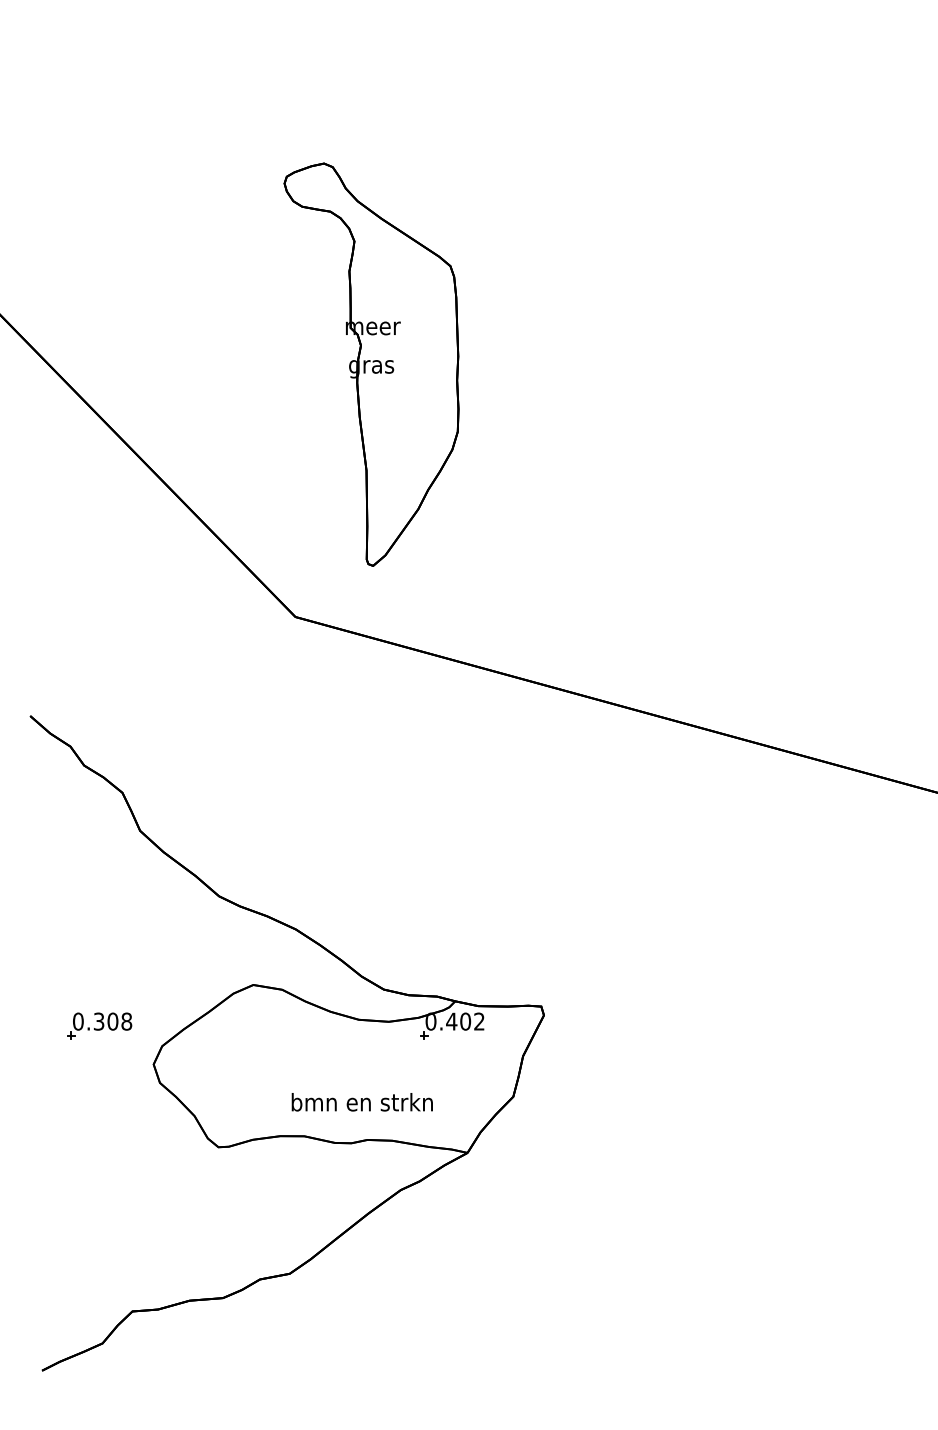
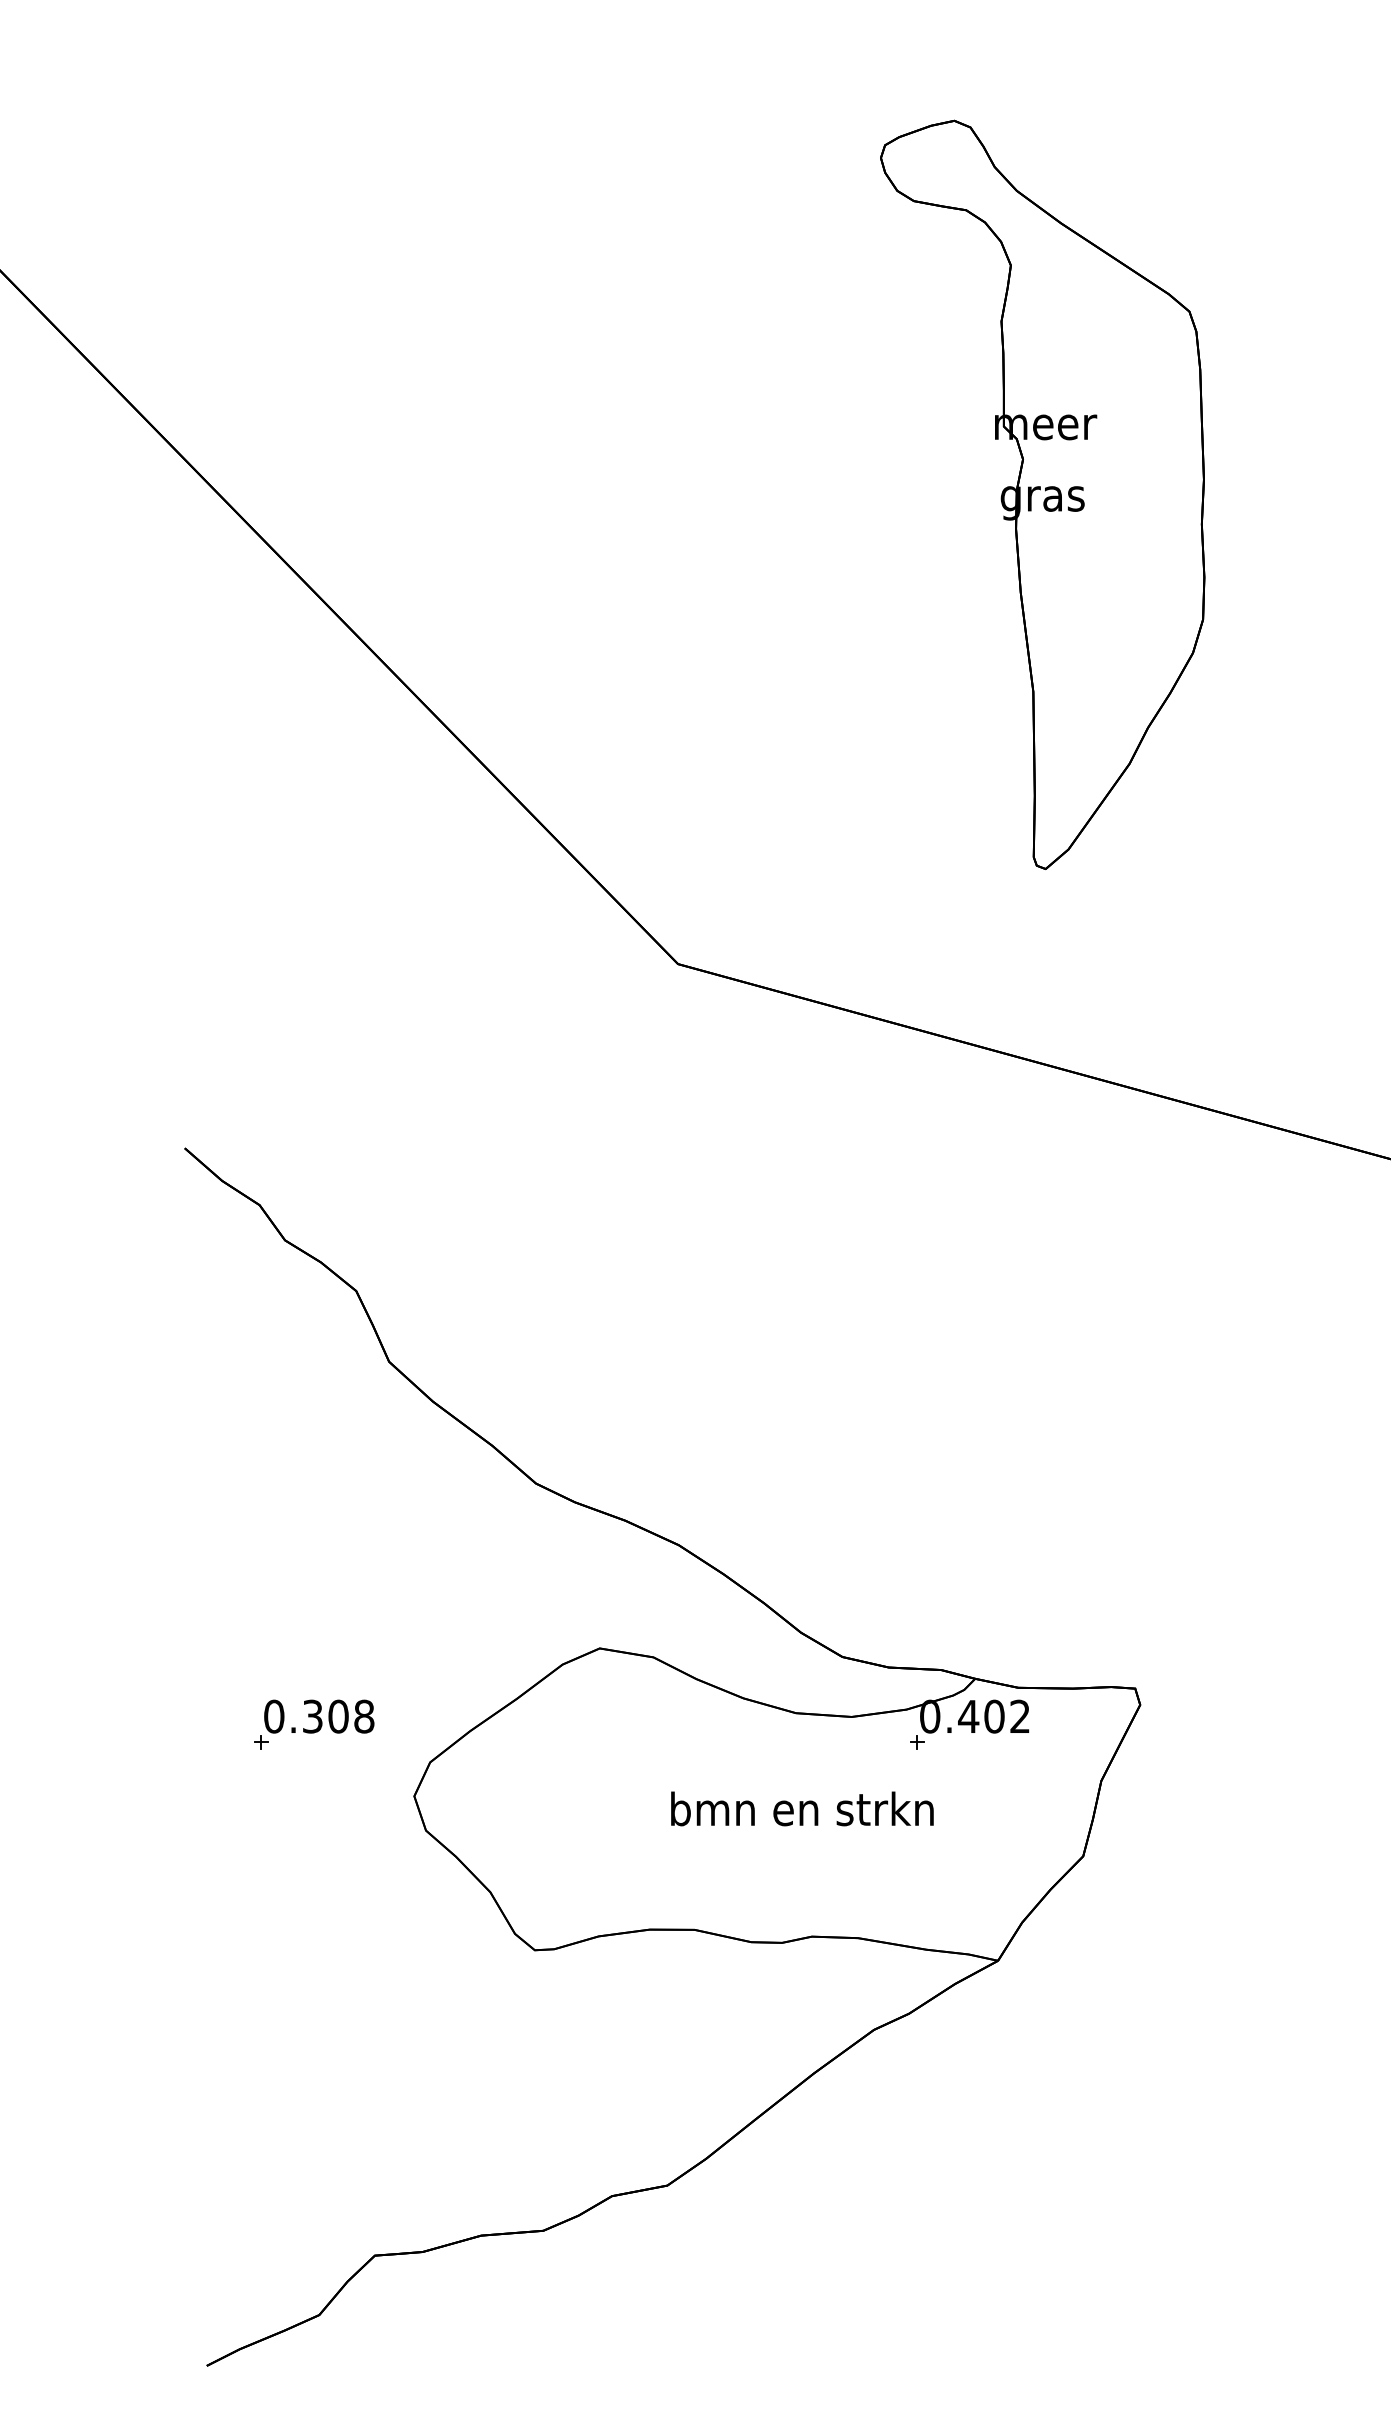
part: (371, 364) -> (1042, 494), moved
text: (361, 1102) -> (800, 1809), moved

